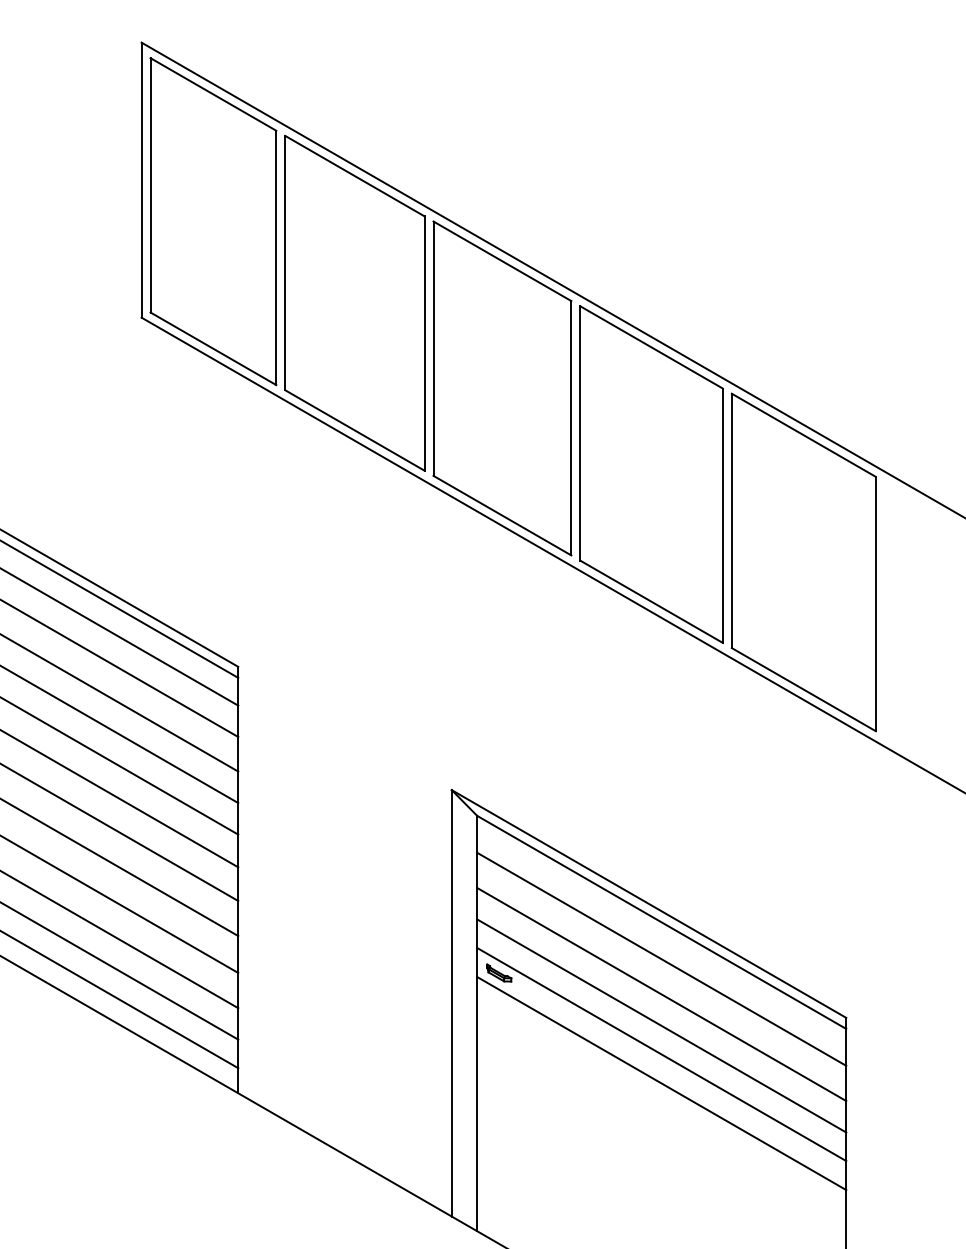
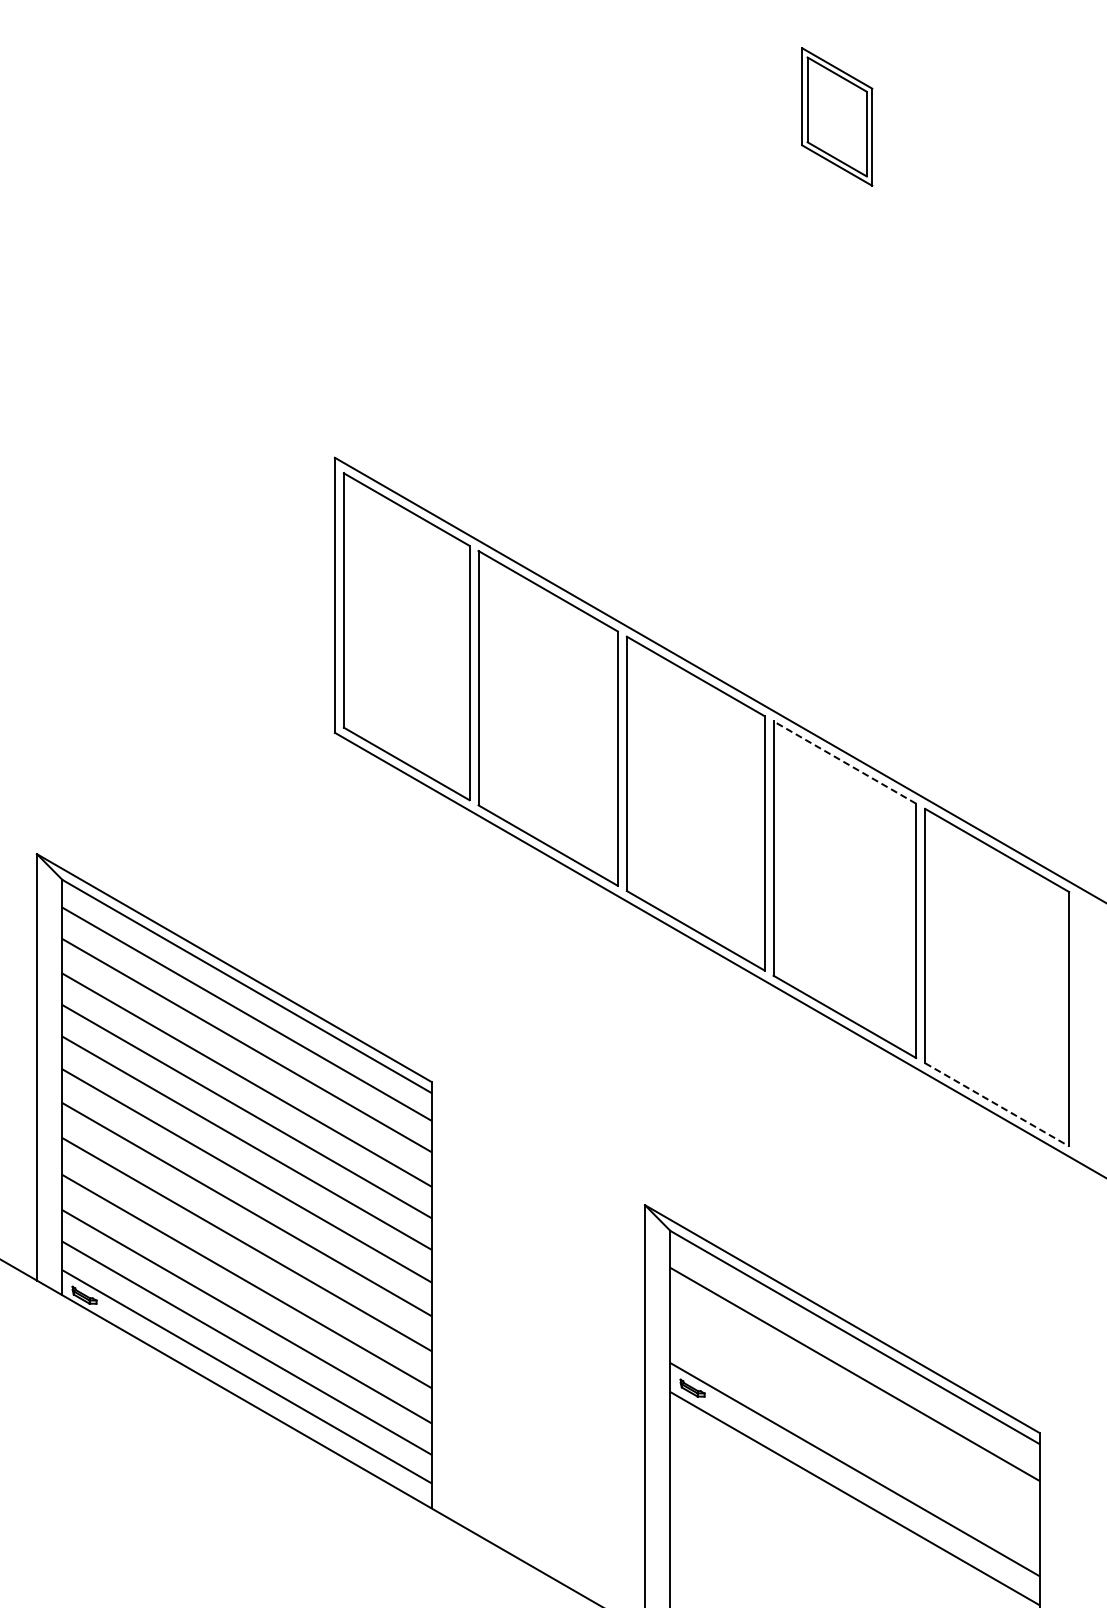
line: (651, 347) -> (844, 762), solid -> dashed
line: (804, 690) -> (997, 1105), solid -> dashed
line: (661, 994) -> (854, 1409), removed
line: (661, 1025) -> (854, 1440), removed

